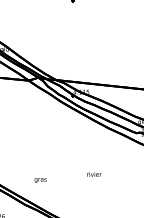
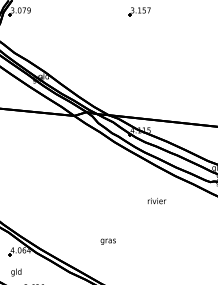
text: (93, 174) -> (156, 201), moved
text: (39, 180) -> (107, 241), moved

